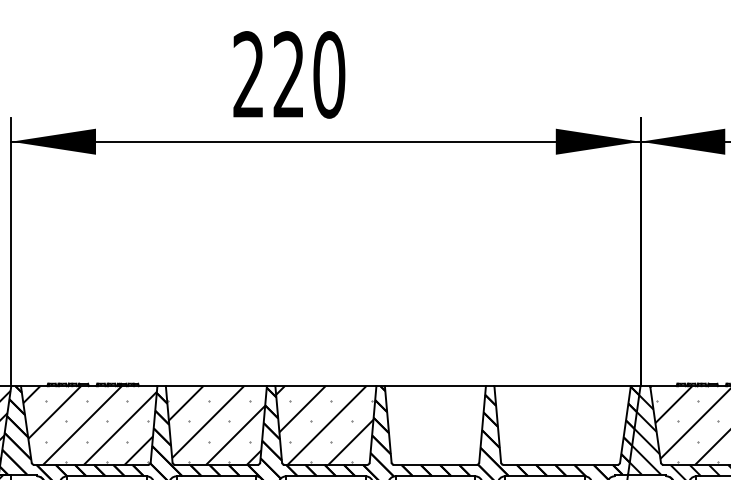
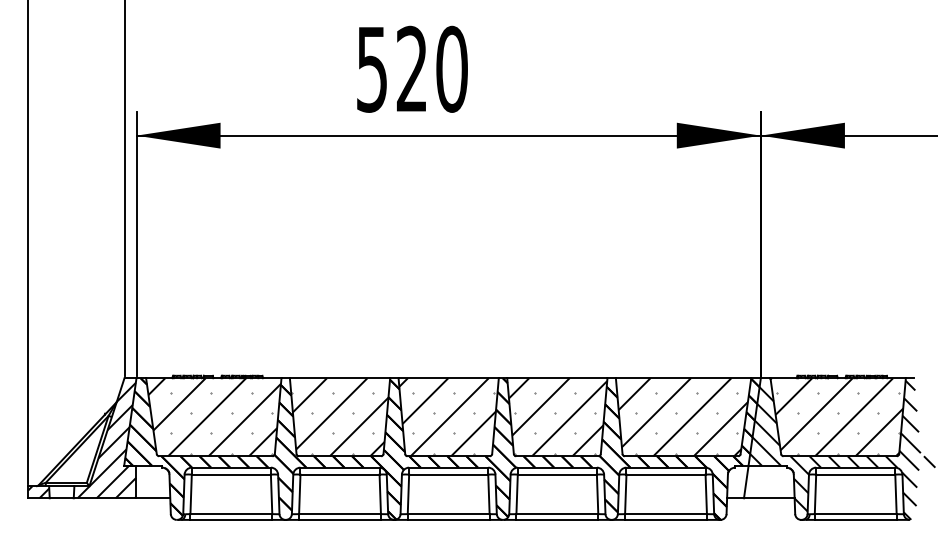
text: (248, 74) -> (371, 68), 220 -> 520
hatch: (436, 425) -> (558, 417), added
hatch: (561, 425) -> (682, 417), added

